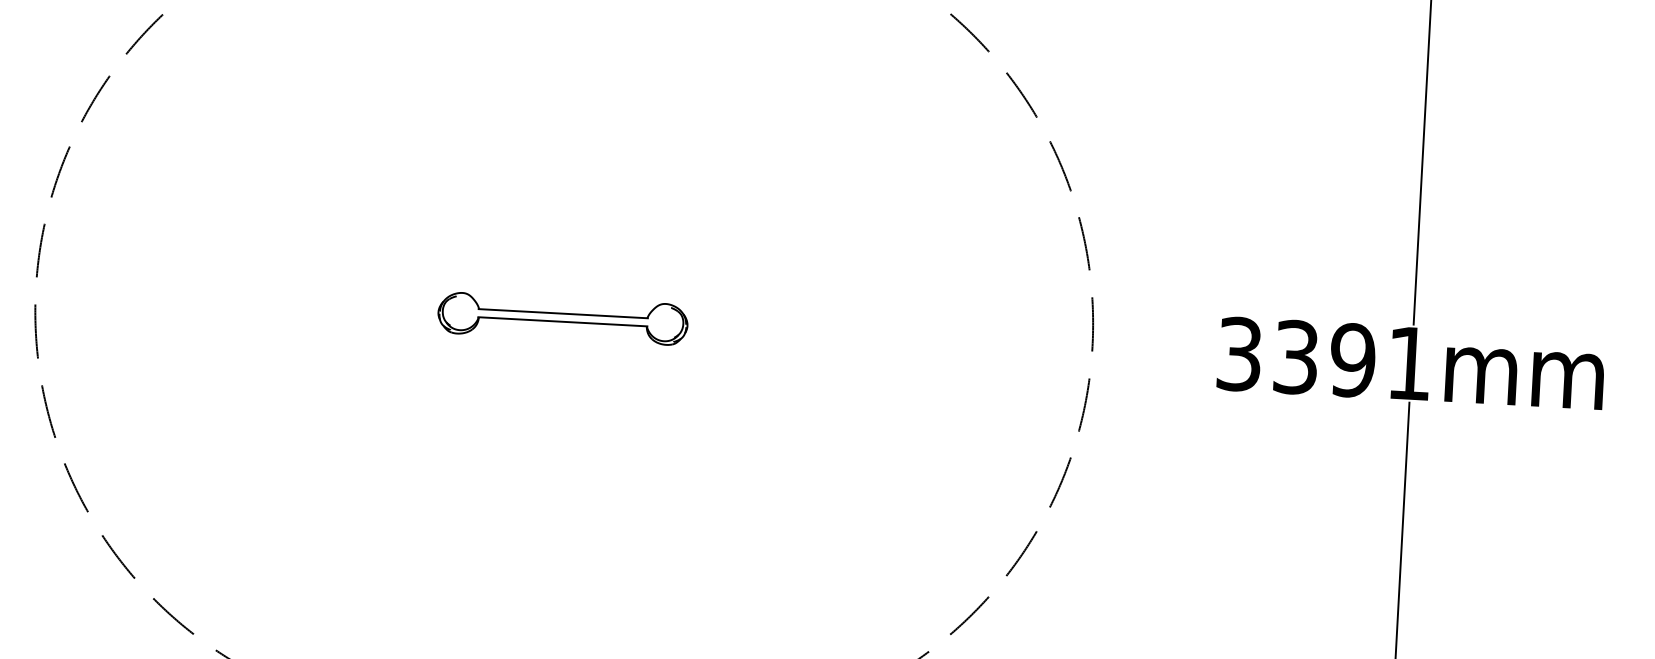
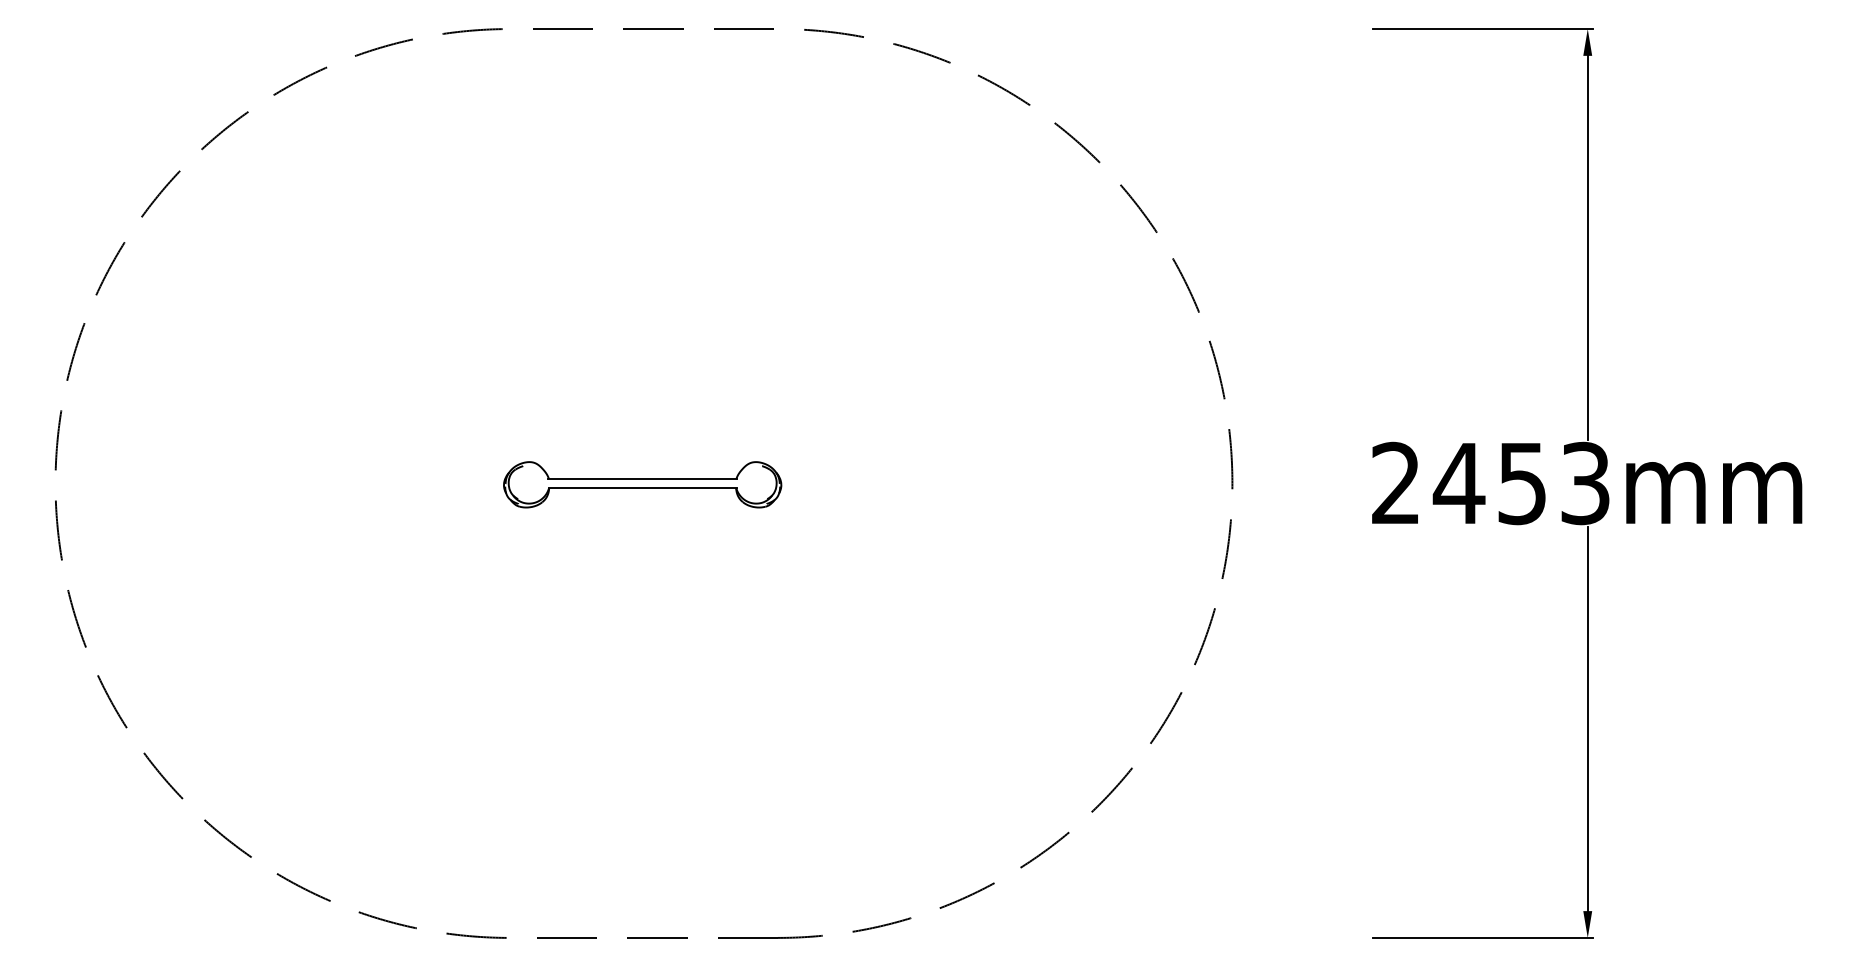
text: (1324, 358) -> (1490, 483), 3391mm -> 2453mm

